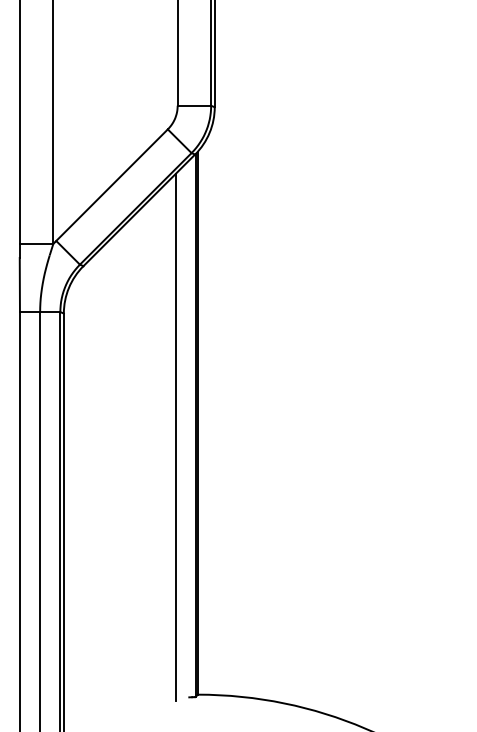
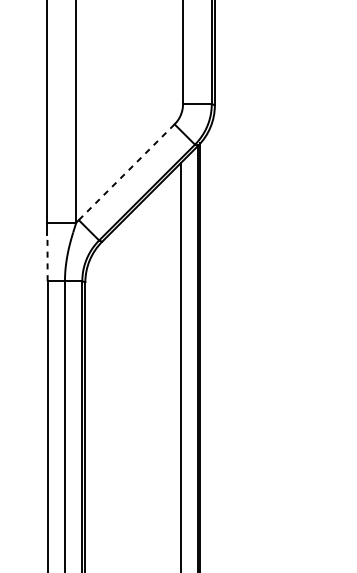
line: (111, 185) -> (126, 172), solid -> dashed
line: (19, 284) -> (47, 257), solid -> dashed

